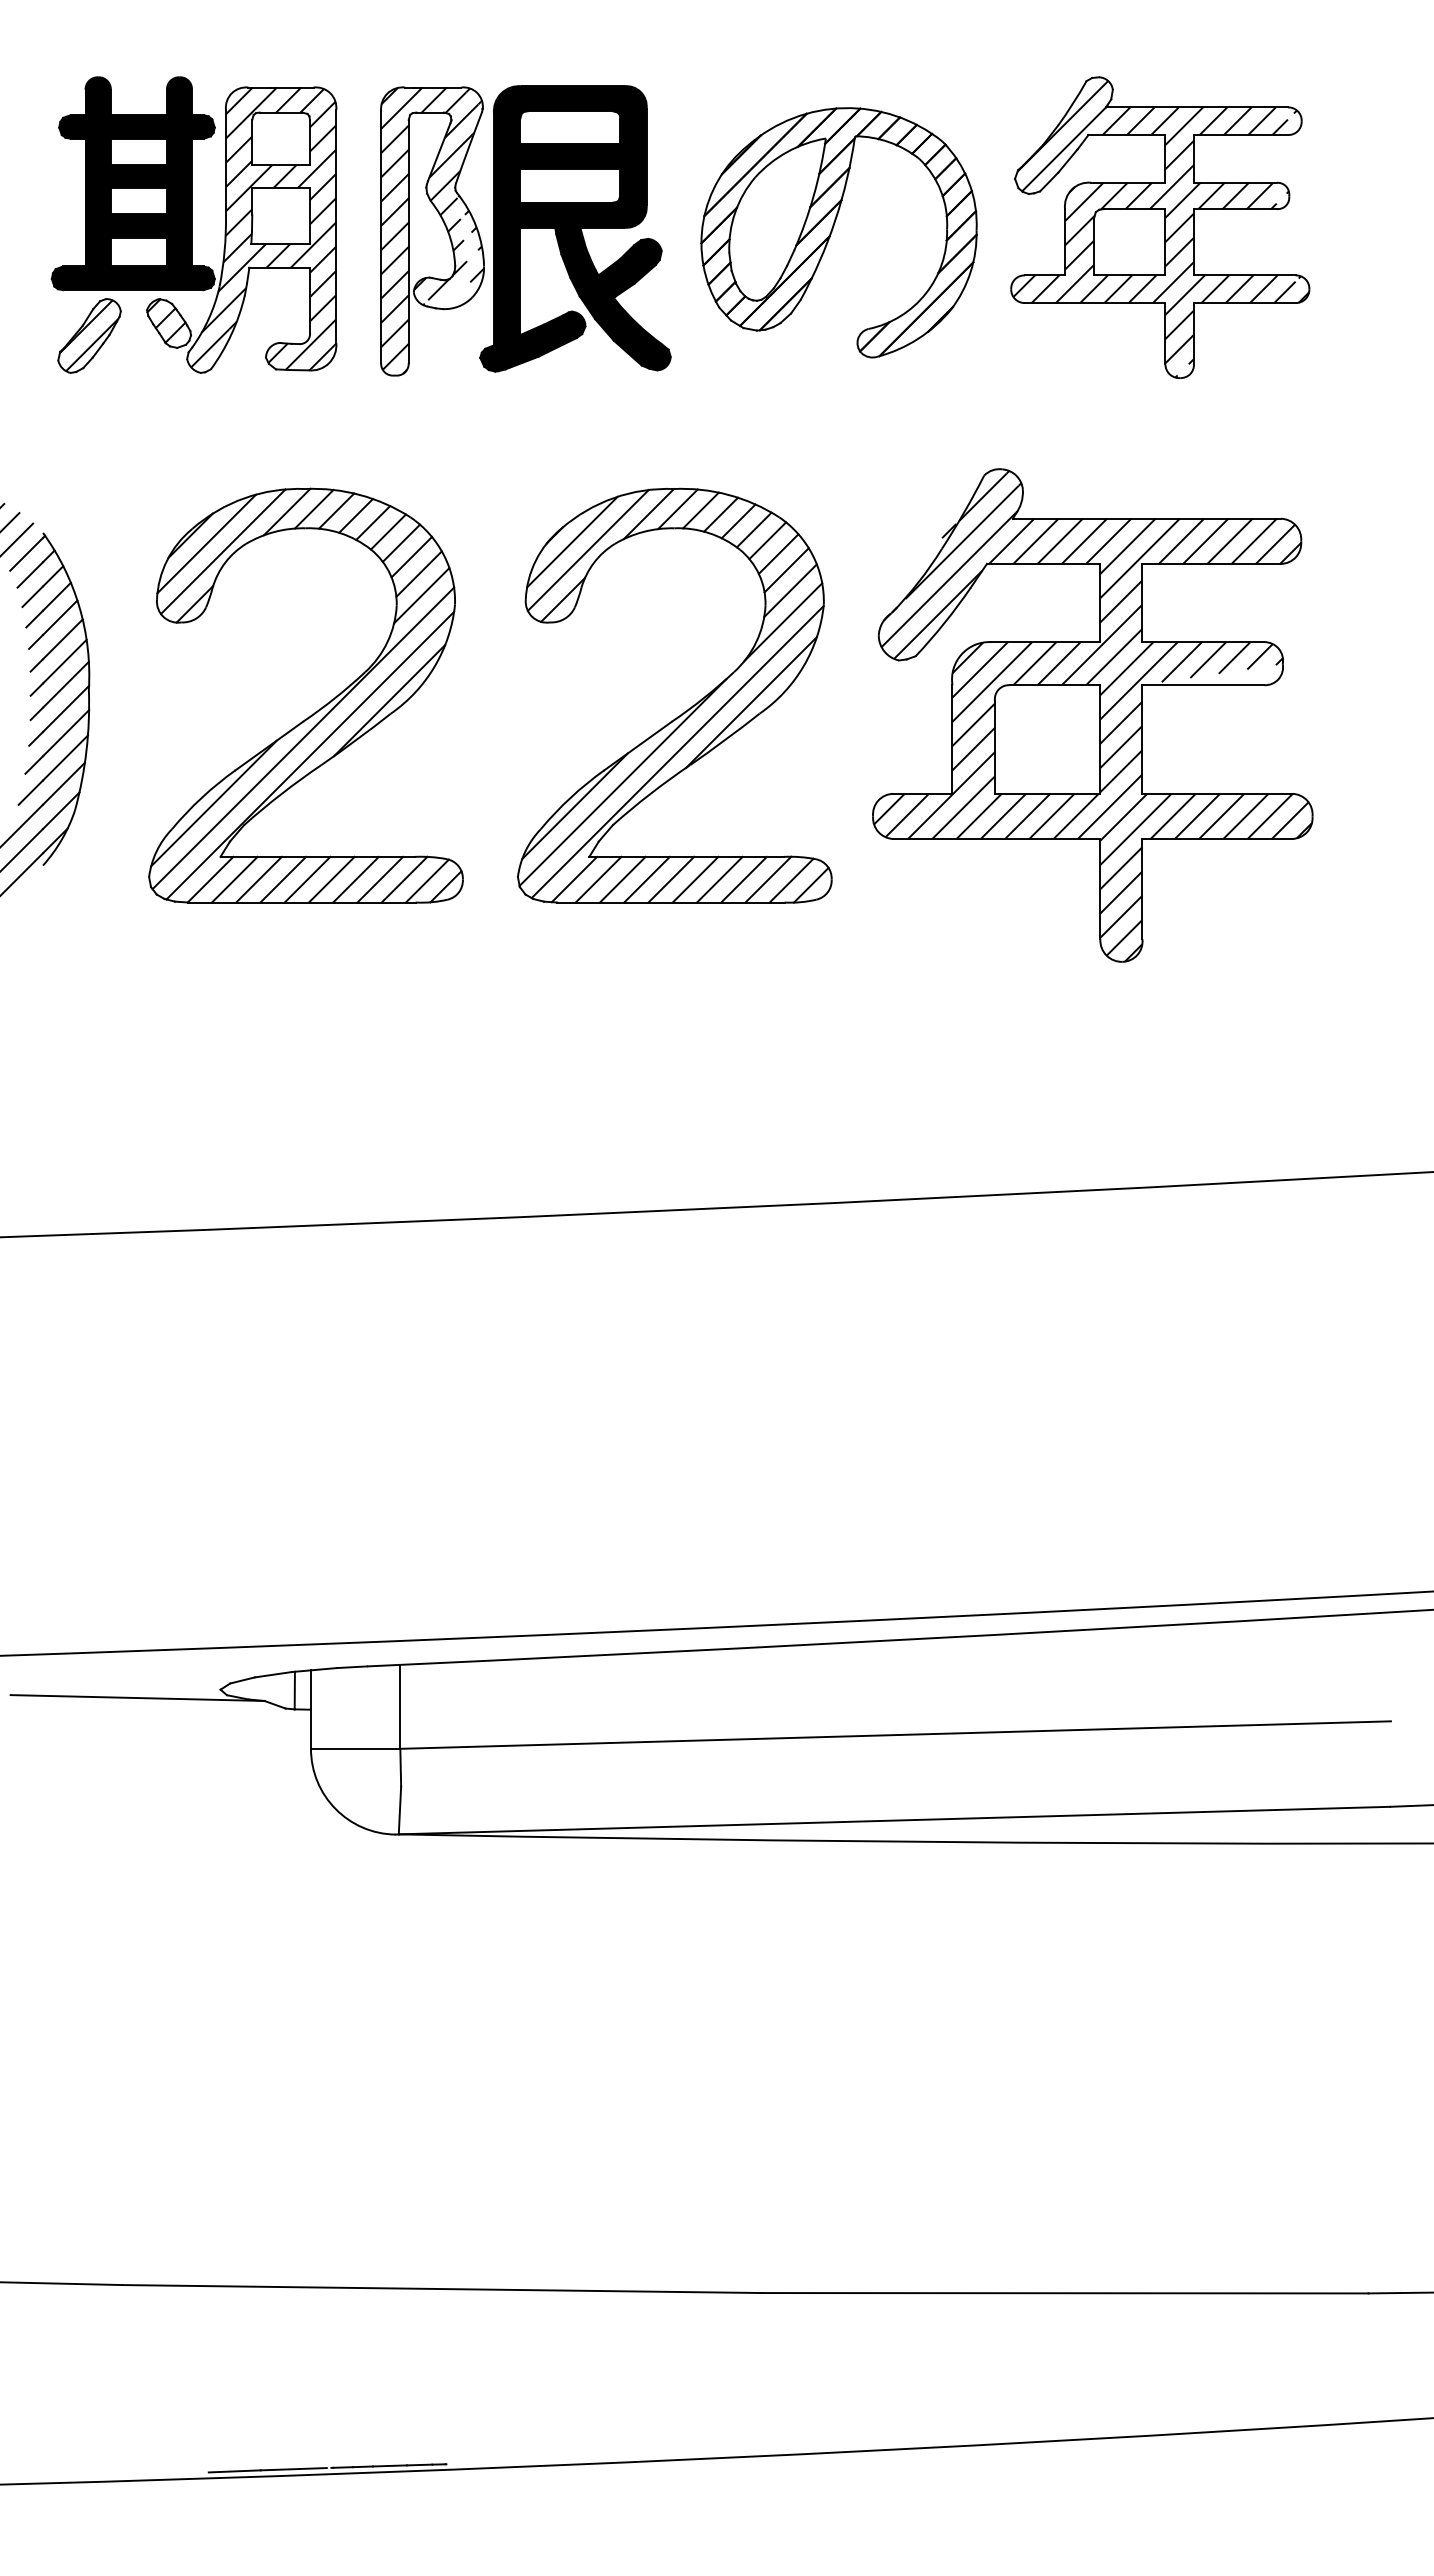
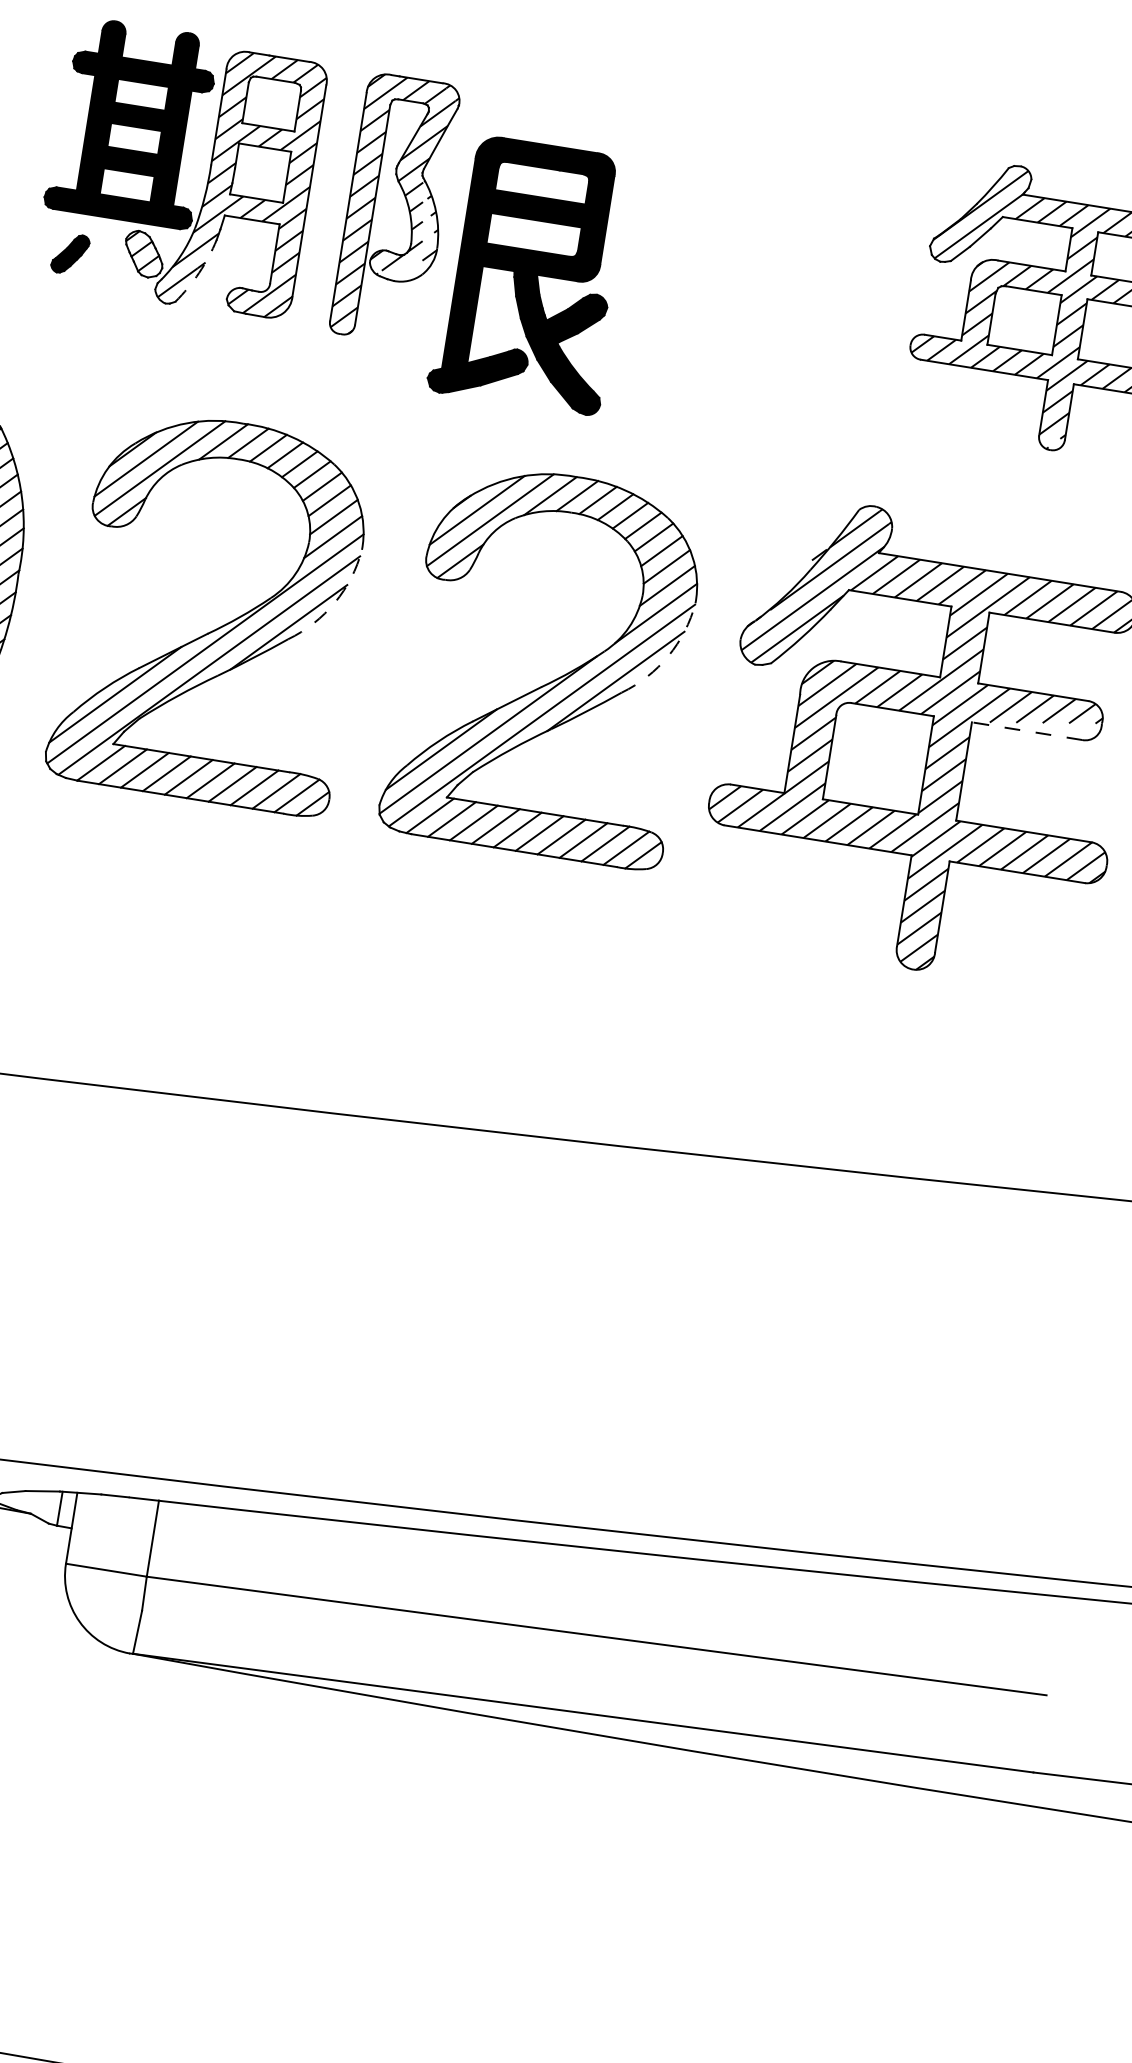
part: (575, 228) -> (532, 274), moved
part: (838, 232) -> (762, 268), removed
arc: (231, 334) -> (198, 273), solid -> dashed
part: (89, 335) -> (70, 253), size x0.6
arc: (434, 666) -> (334, 602), solid -> dashed
arc: (803, 666) -> (668, 656), solid -> dashed
line: (1203, 685) -> (1027, 731), solid -> dashed

